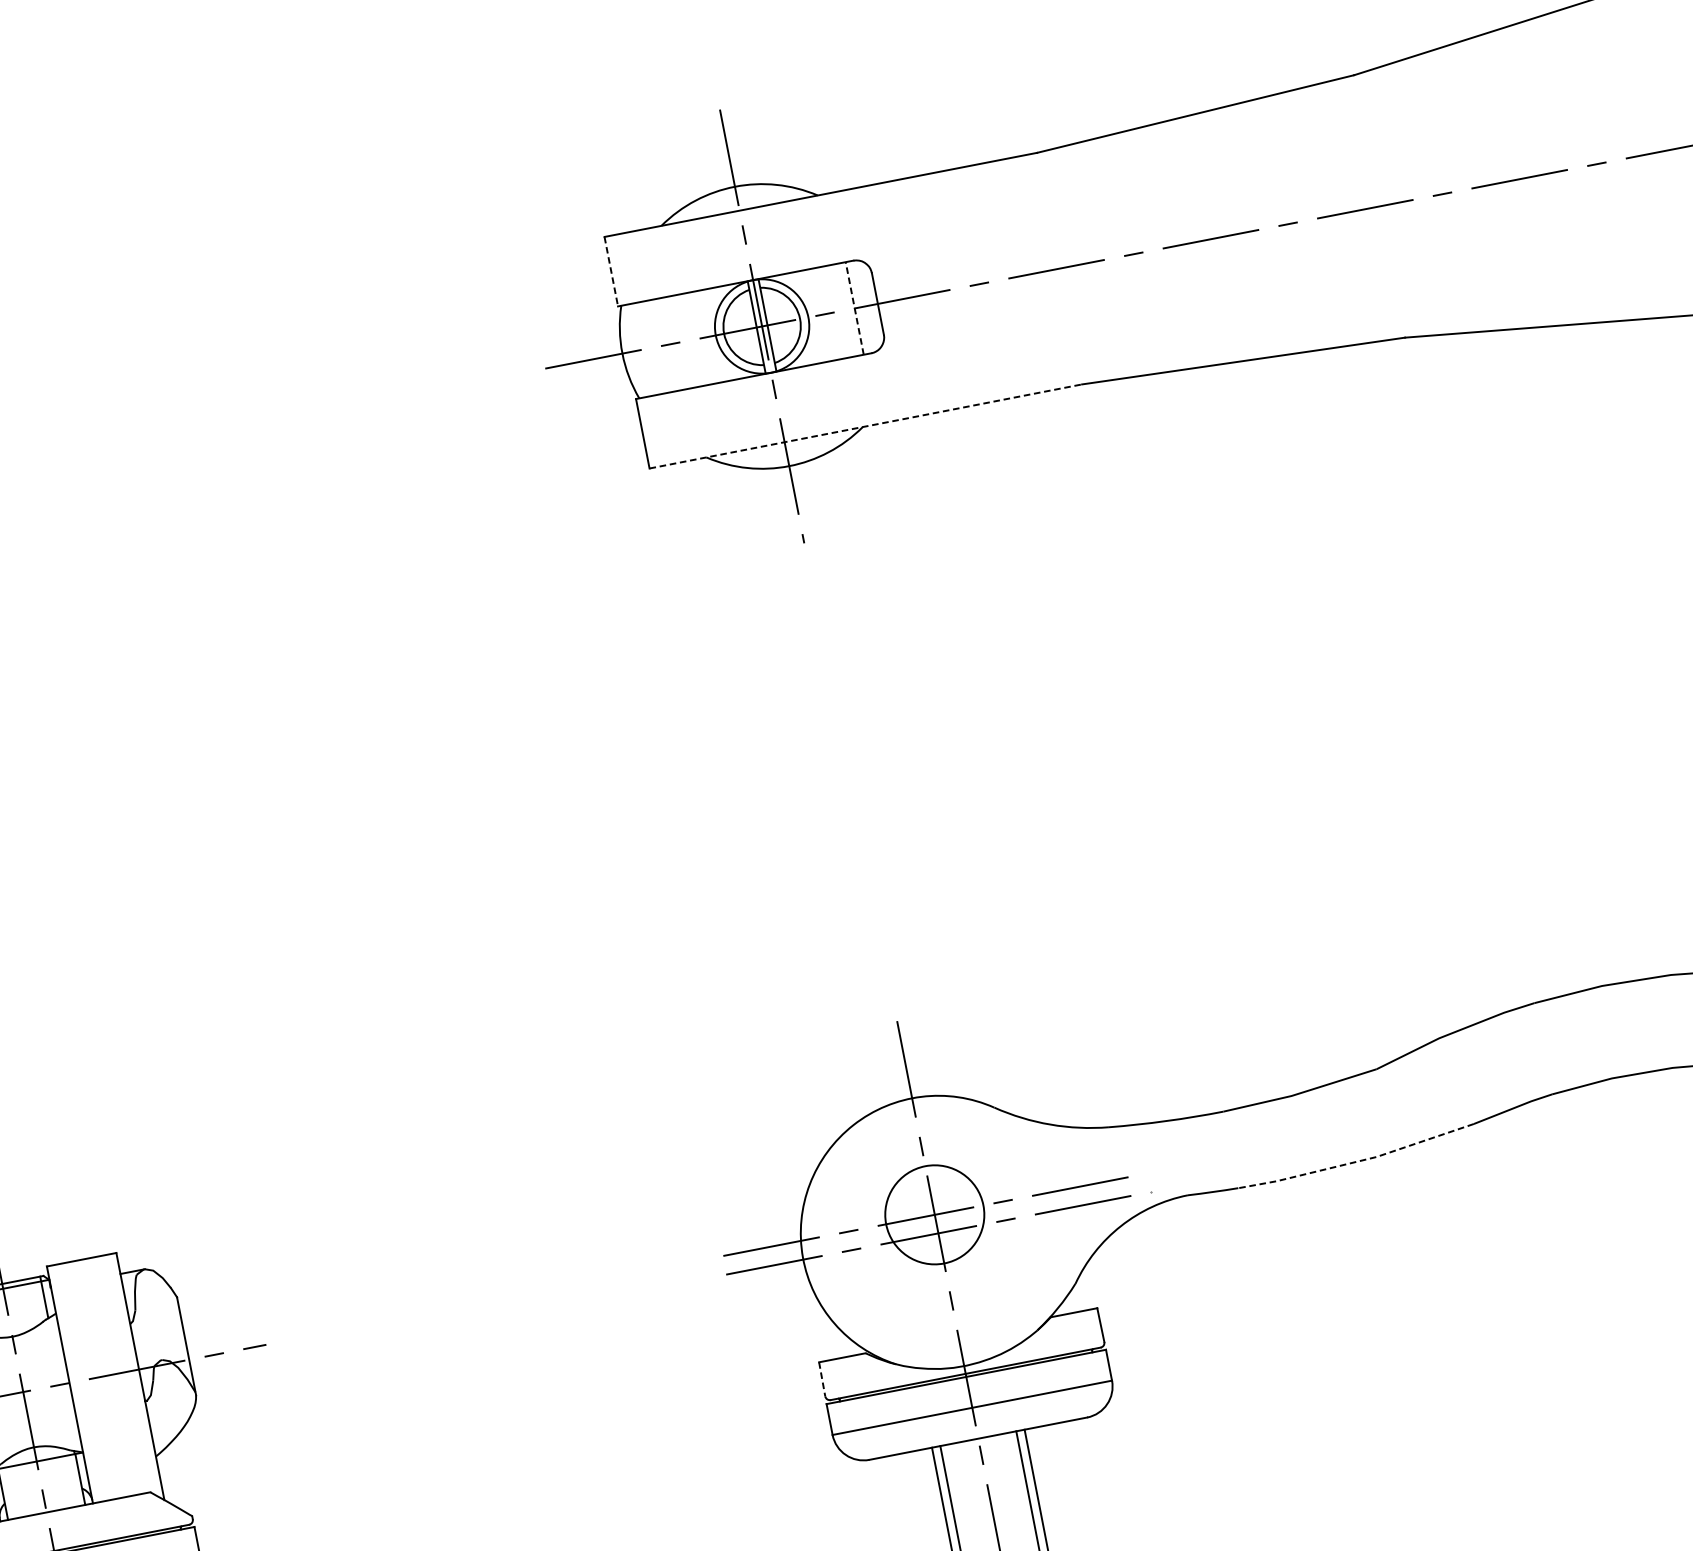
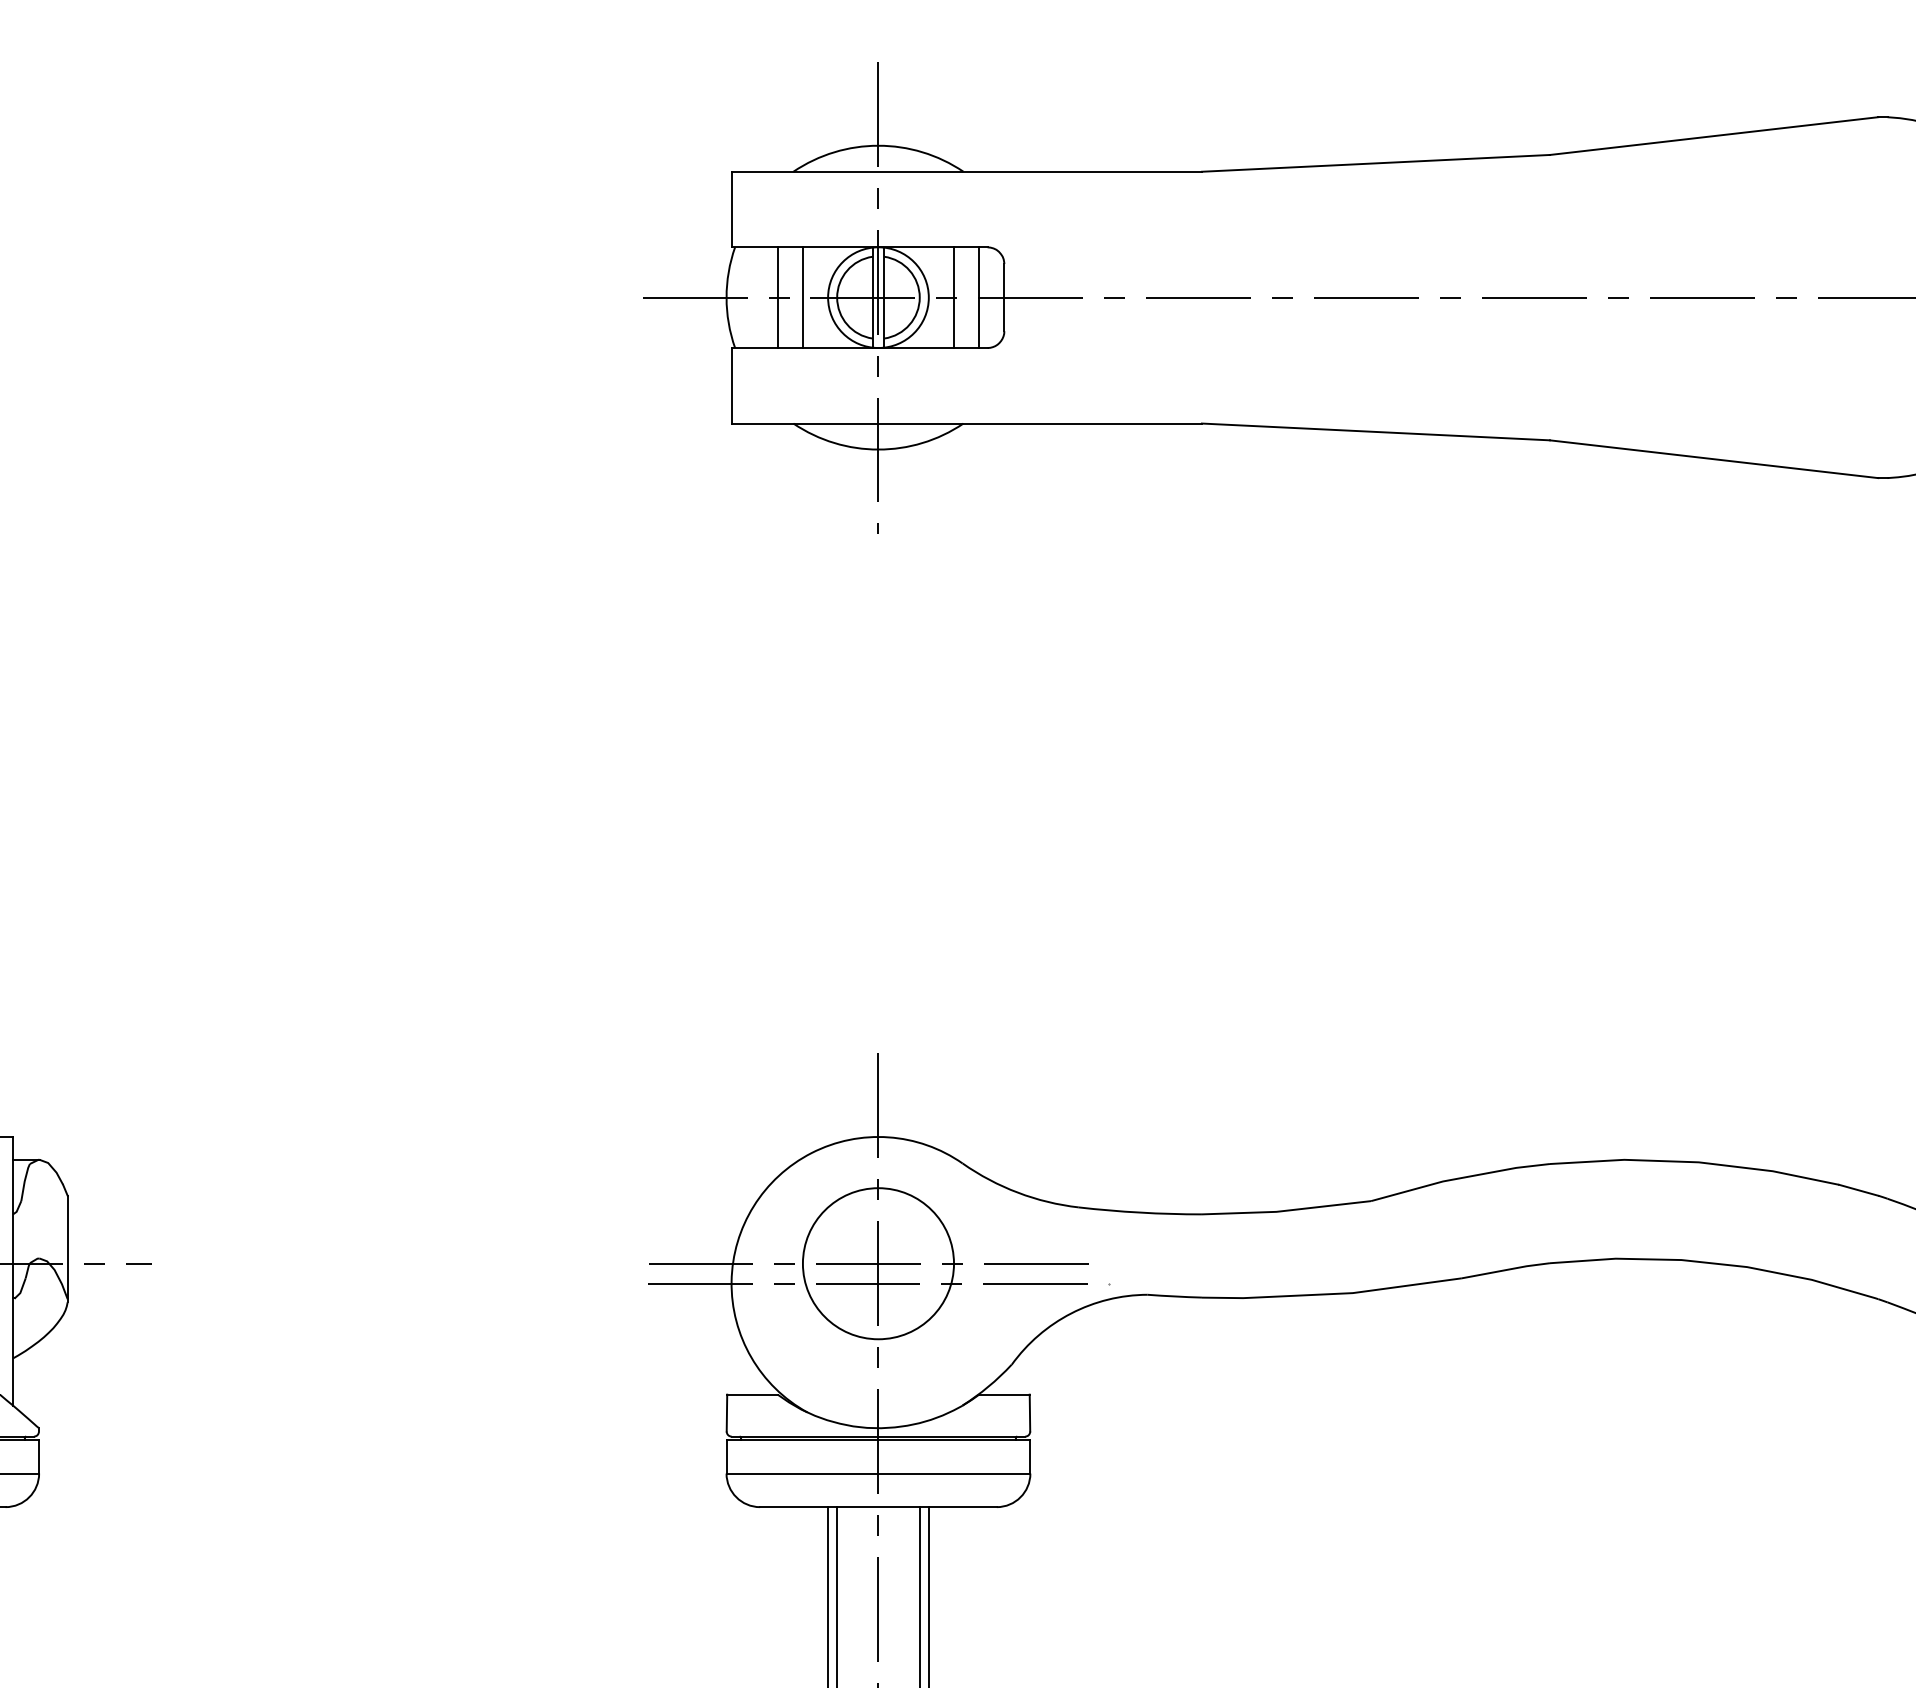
line: (611, 271) -> (731, 209), dashed -> solid
line: (855, 308) -> (979, 297), dashed -> solid
line: (832, 312) -> (954, 297), added
line: (692, 339) -> (802, 297), added
line: (669, 344) -> (777, 297), added
line: (866, 426) -> (967, 423), dashed -> solid
line: (1356, 1162) -> (1331, 1294), dashed -> solid
circle: (934, 1214) -> (878, 1263), size x1.43
line: (821, 1379) -> (726, 1413), dashed -> solid

